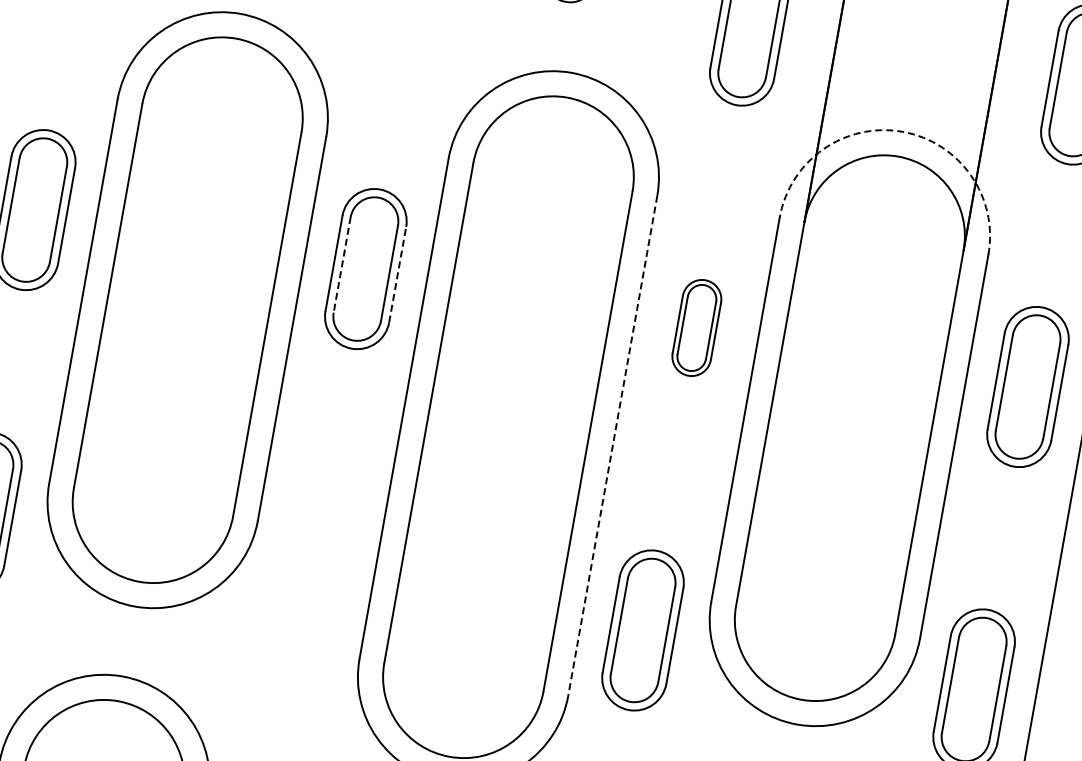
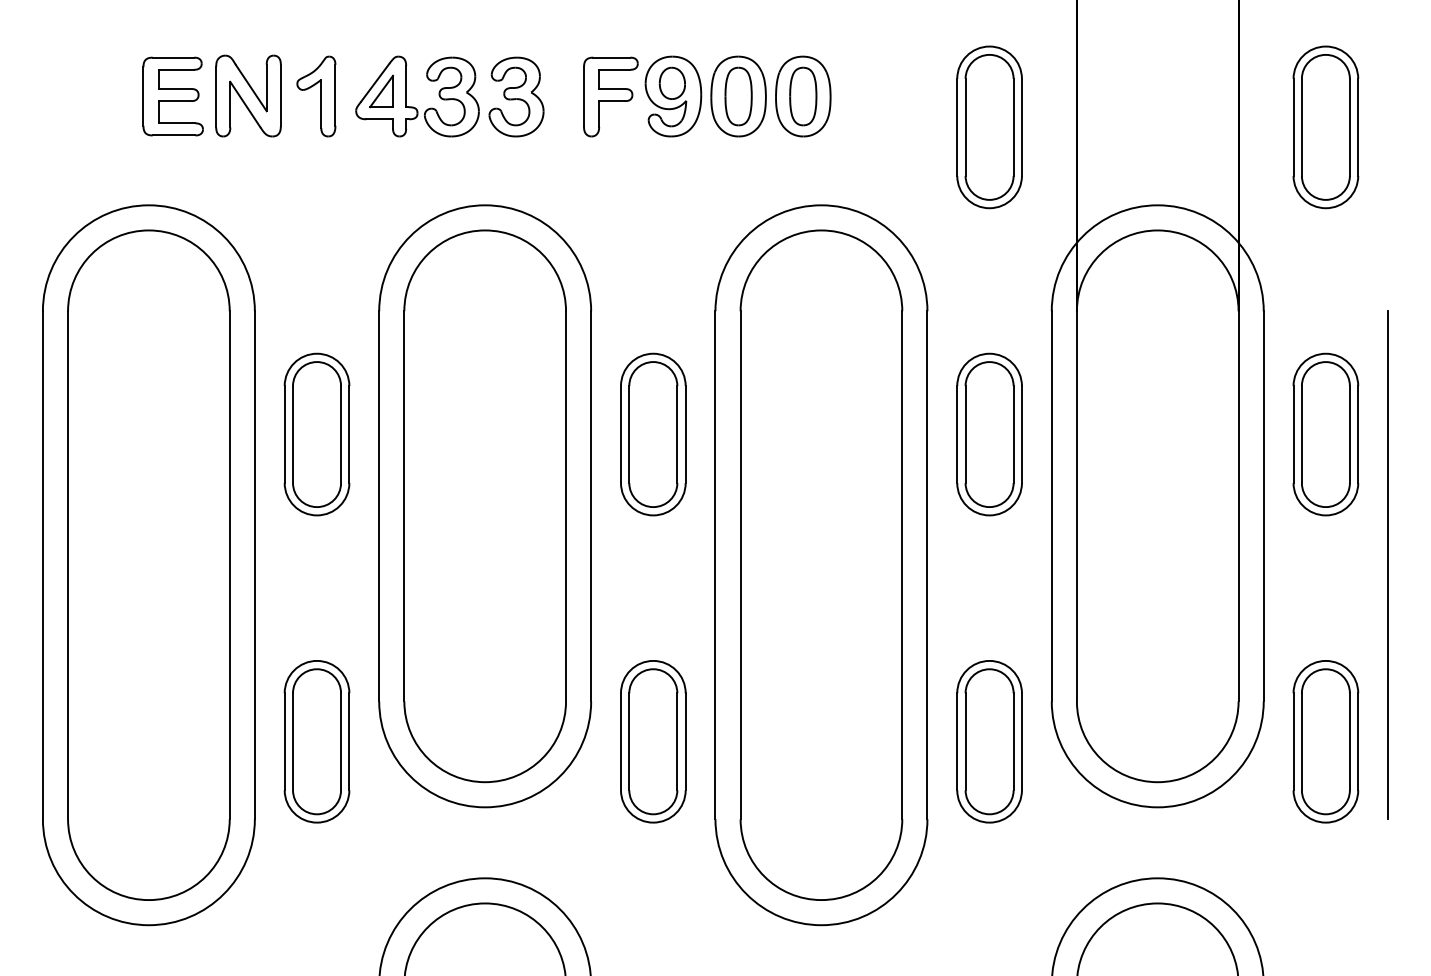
arc: (902, 131) -> (1157, 205), dashed -> solid
line: (342, 264) -> (629, 434), dashed -> solid
line: (397, 274) -> (685, 434), dashed -> solid
part: (696, 327) -> (989, 434), size x1.67
line: (612, 446) -> (927, 565), dashed -> solid
part: (312, 571) -> (653, 741), added

